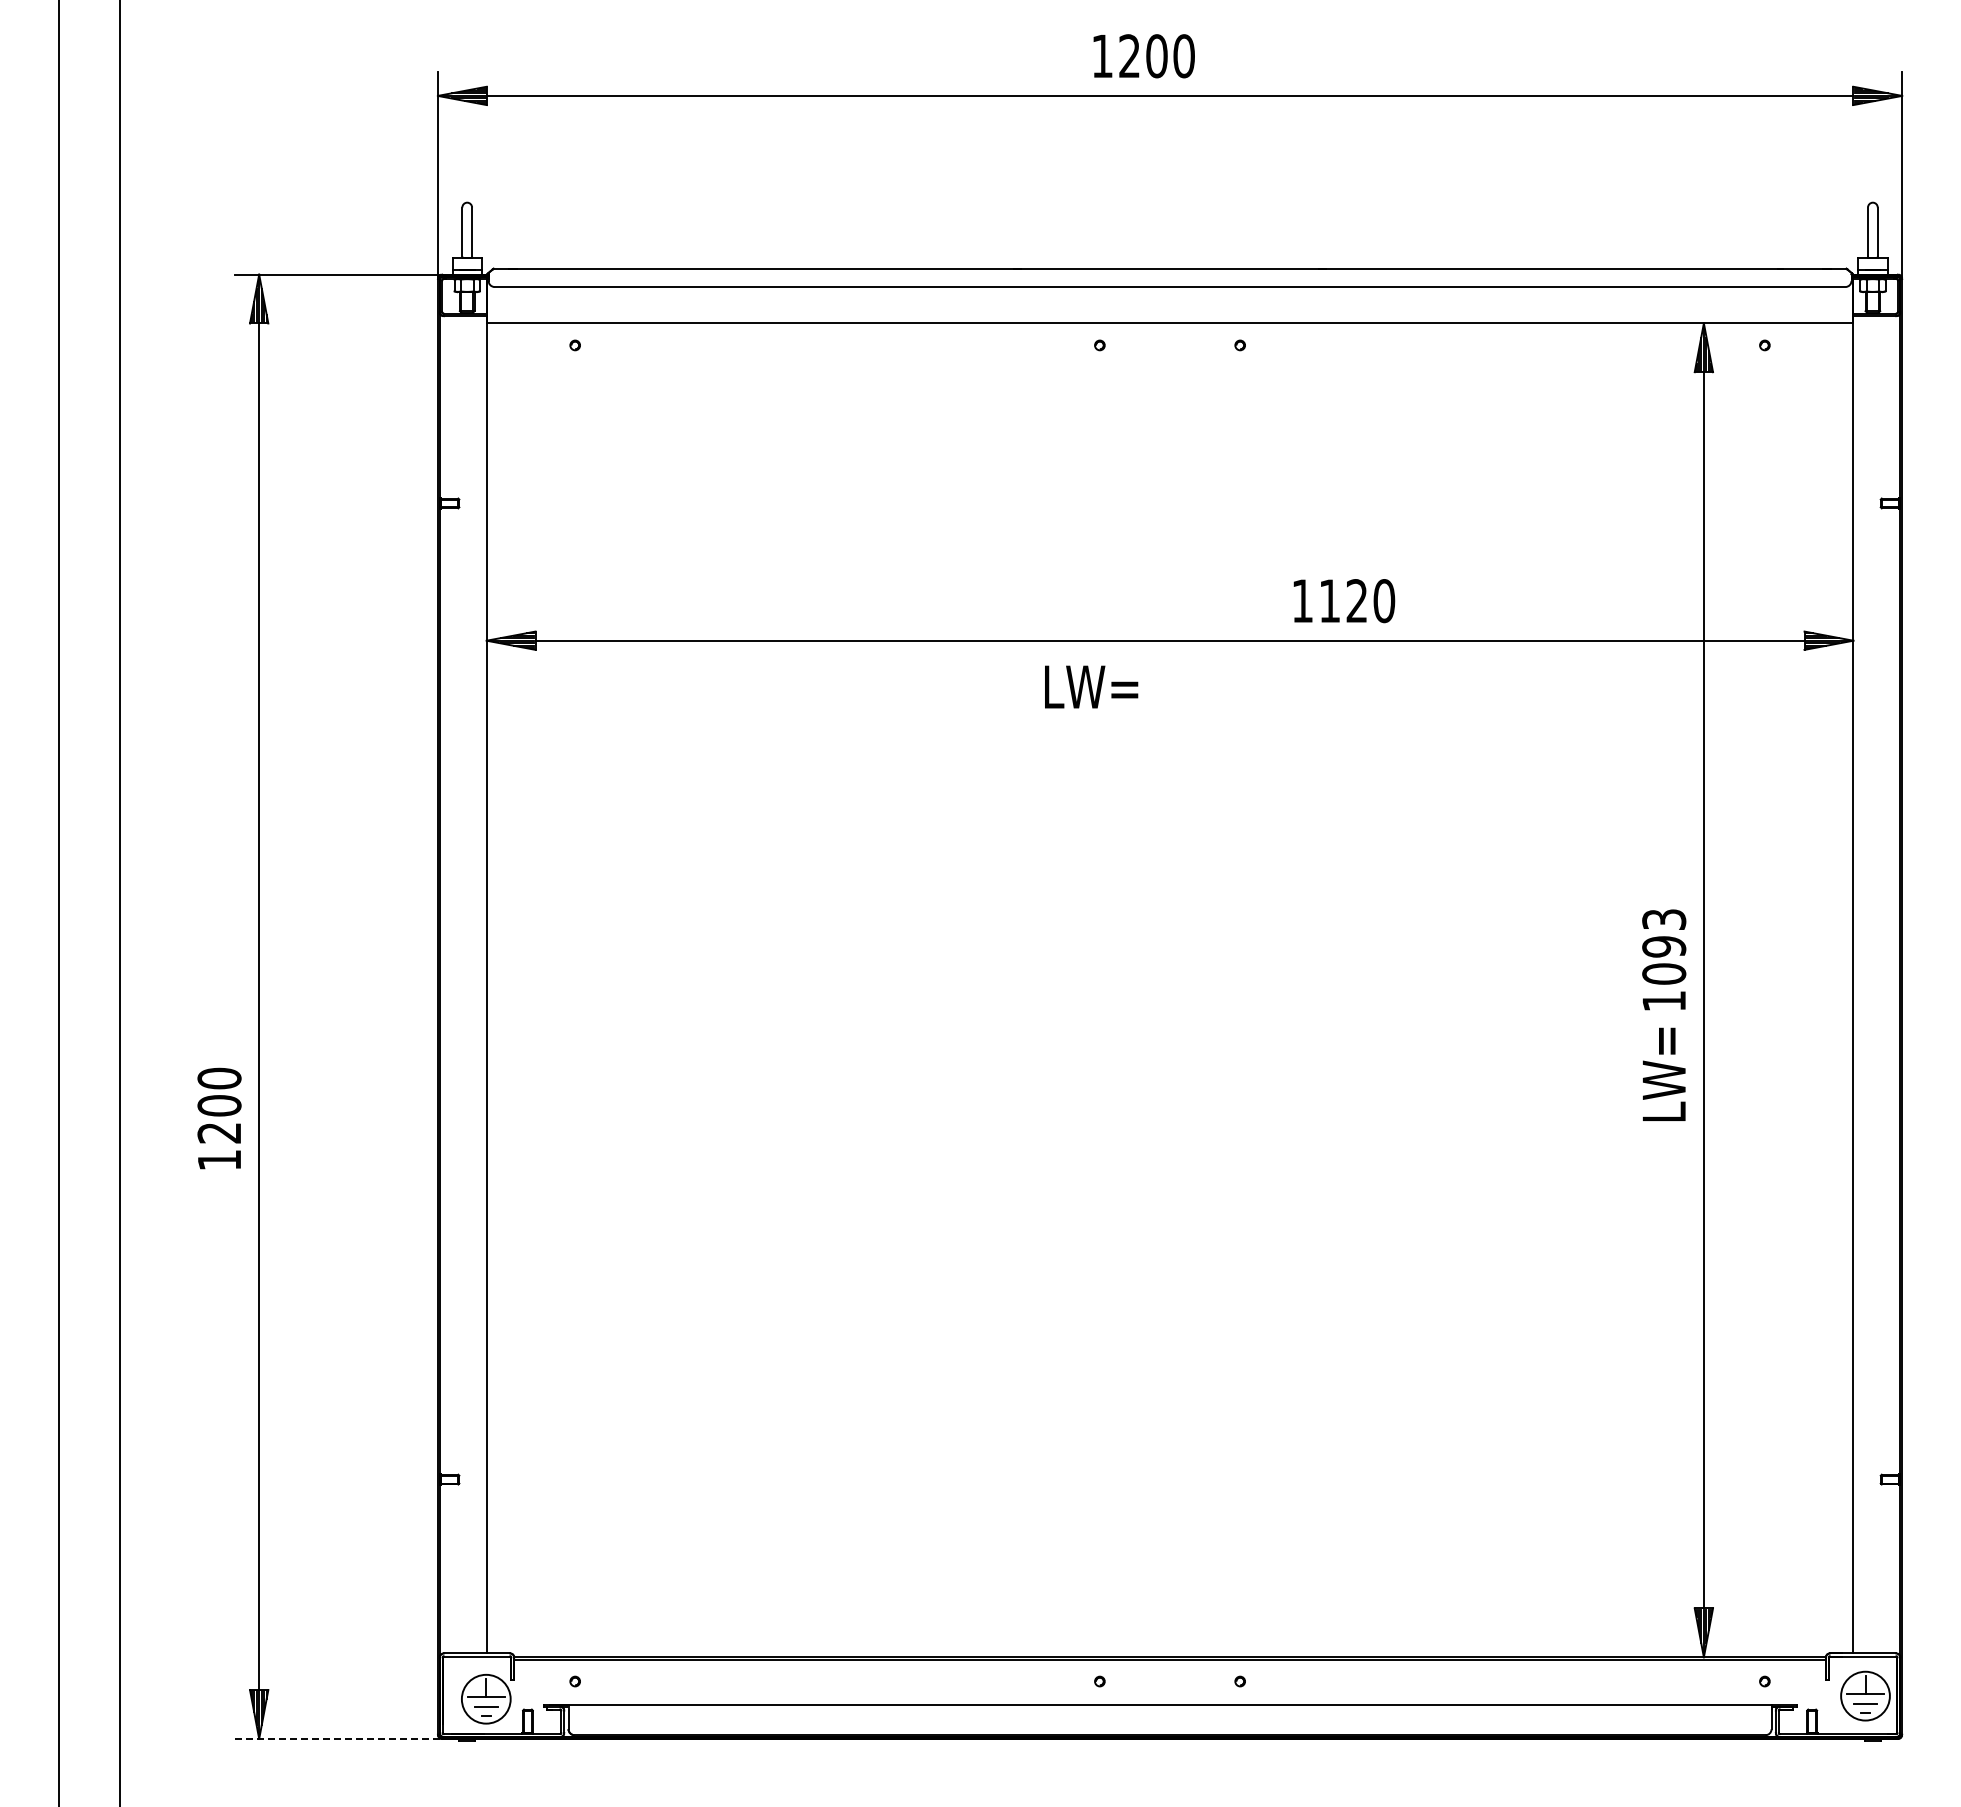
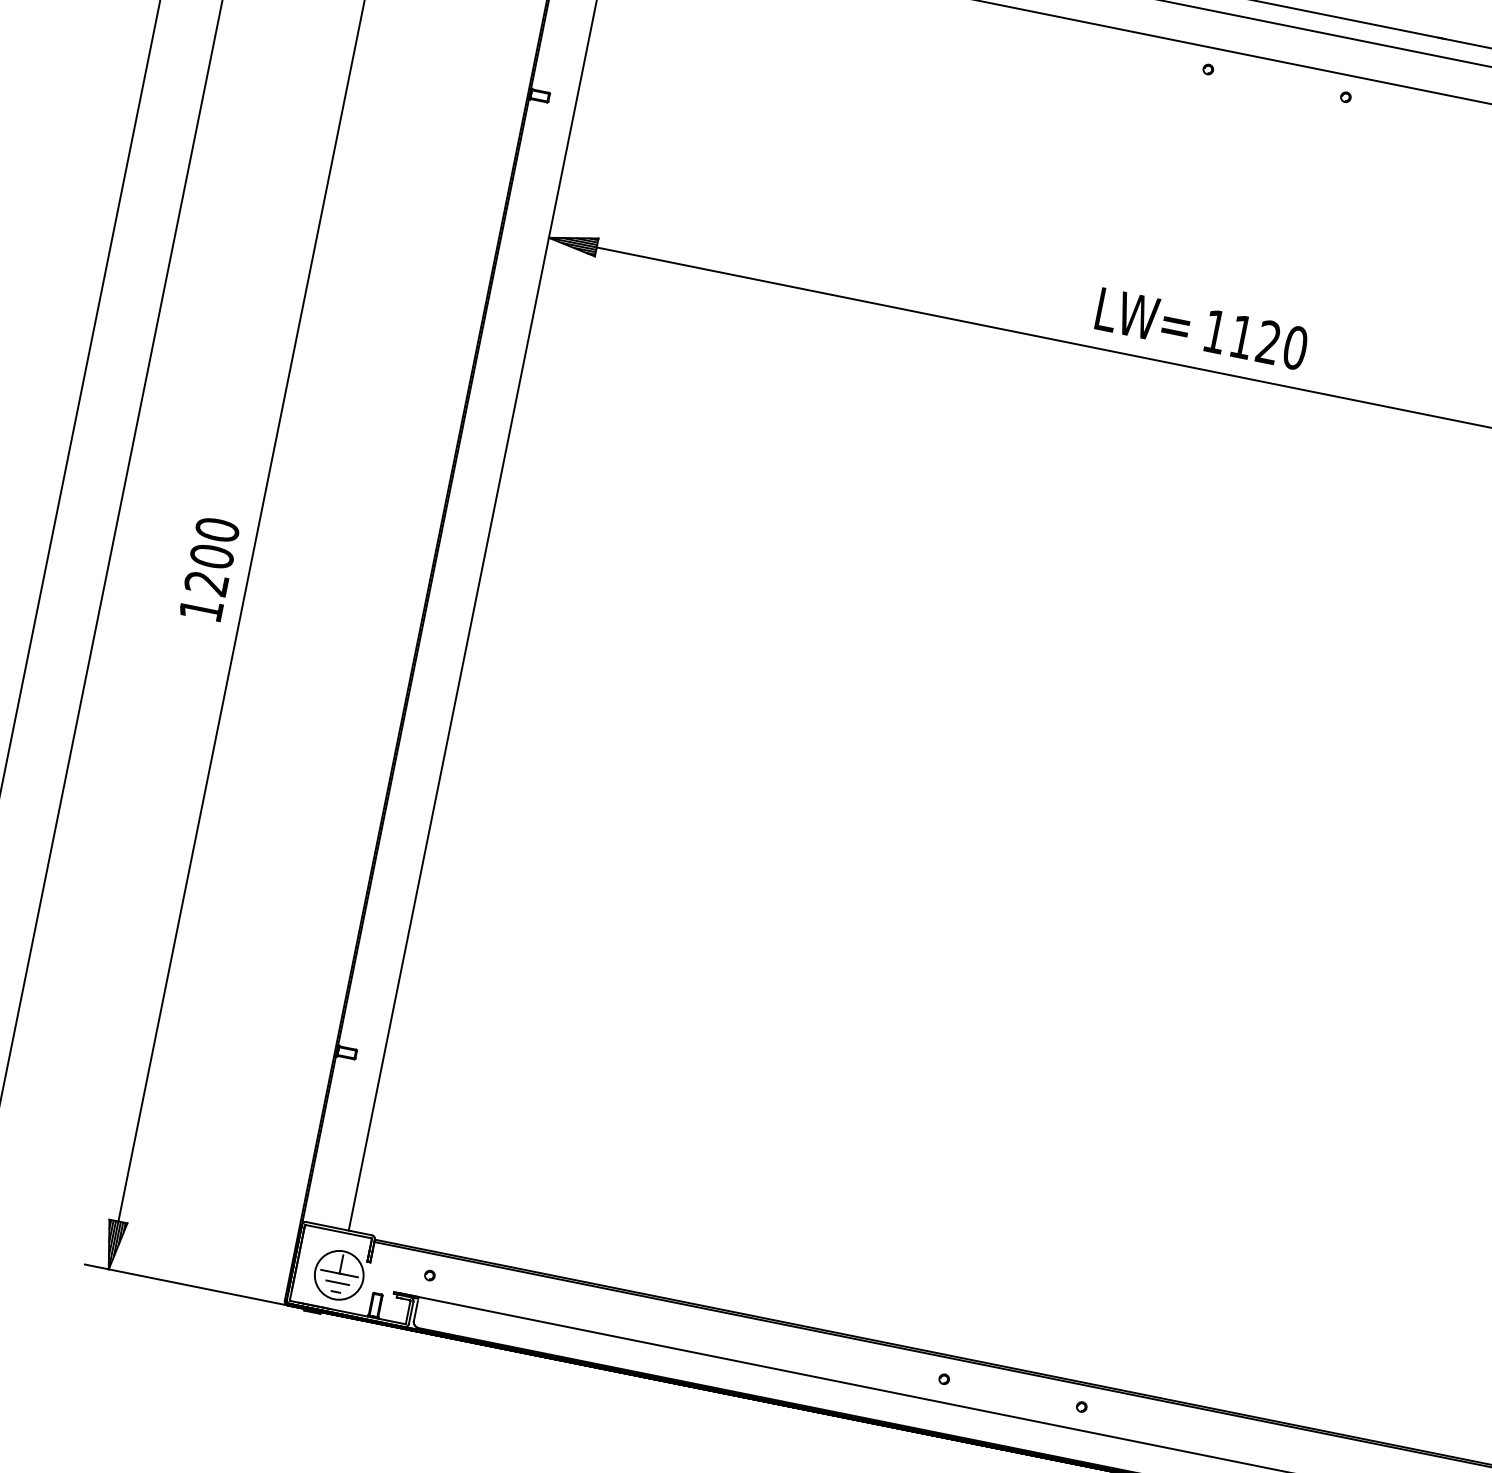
text: (1344, 601) -> (1256, 340), moved
text: (1091, 686) -> (1143, 316), moved
text: (219, 1118) -> (209, 569), moved
line: (338, 1738) -> (186, 1284), dashed -> solid

